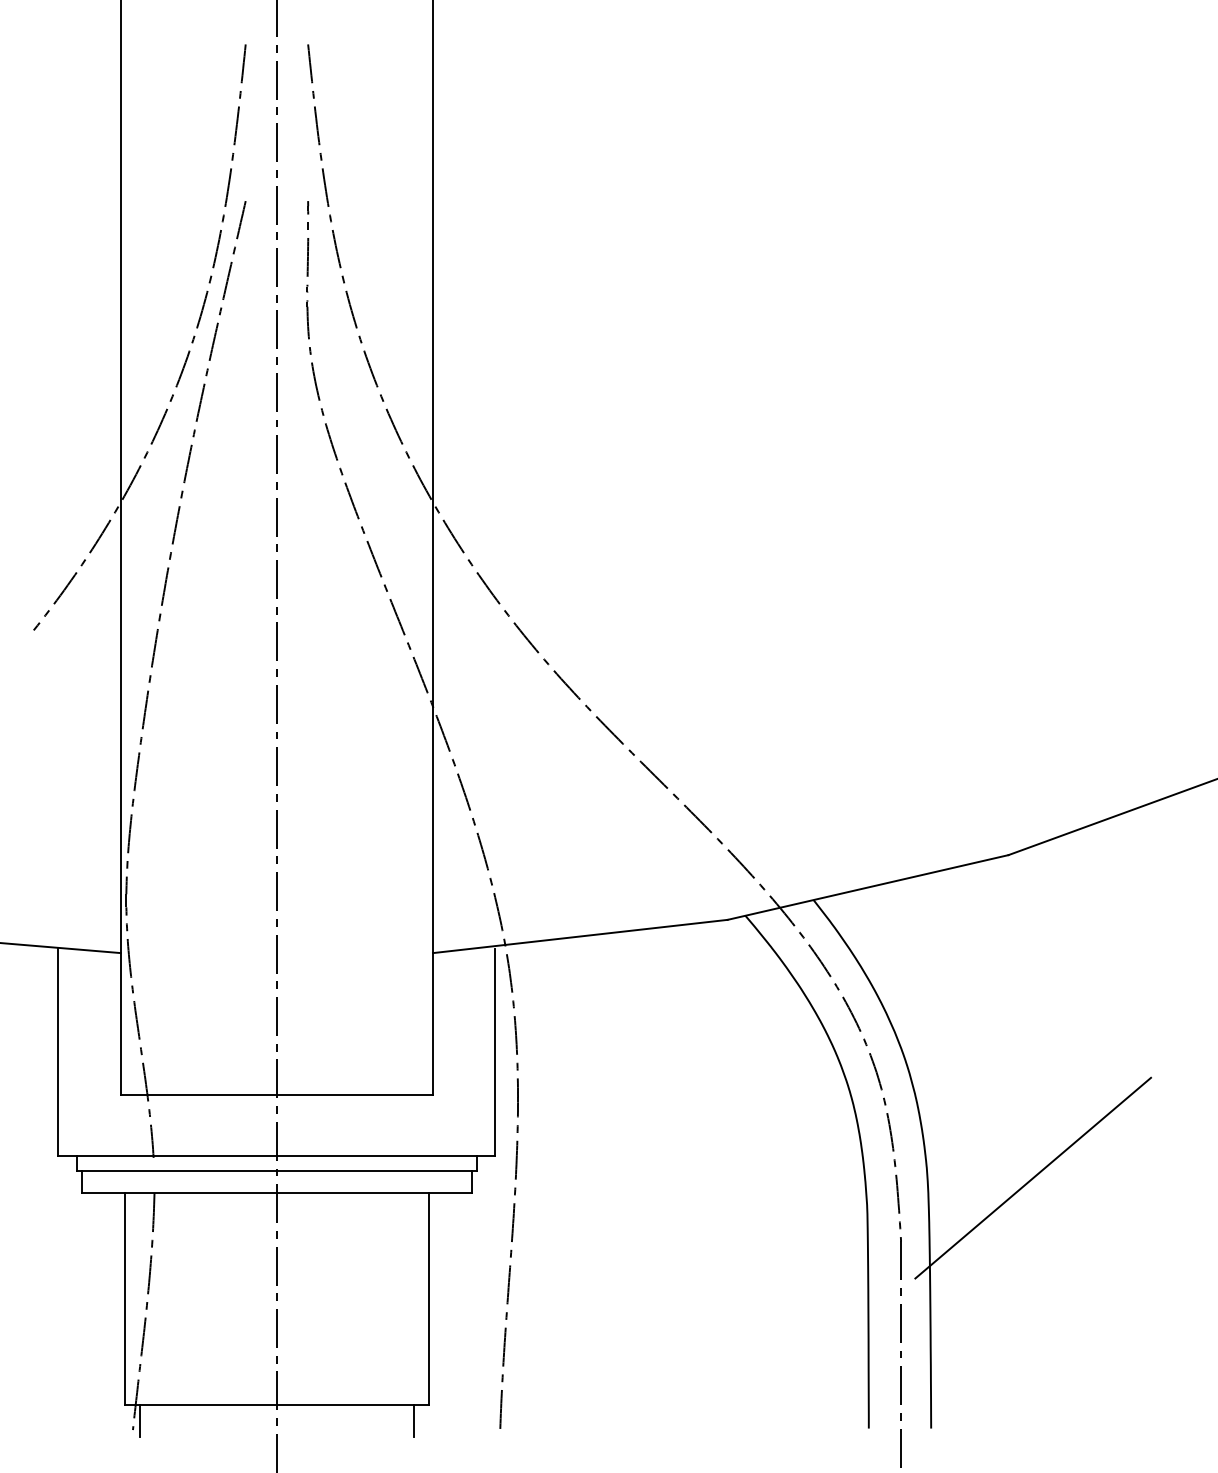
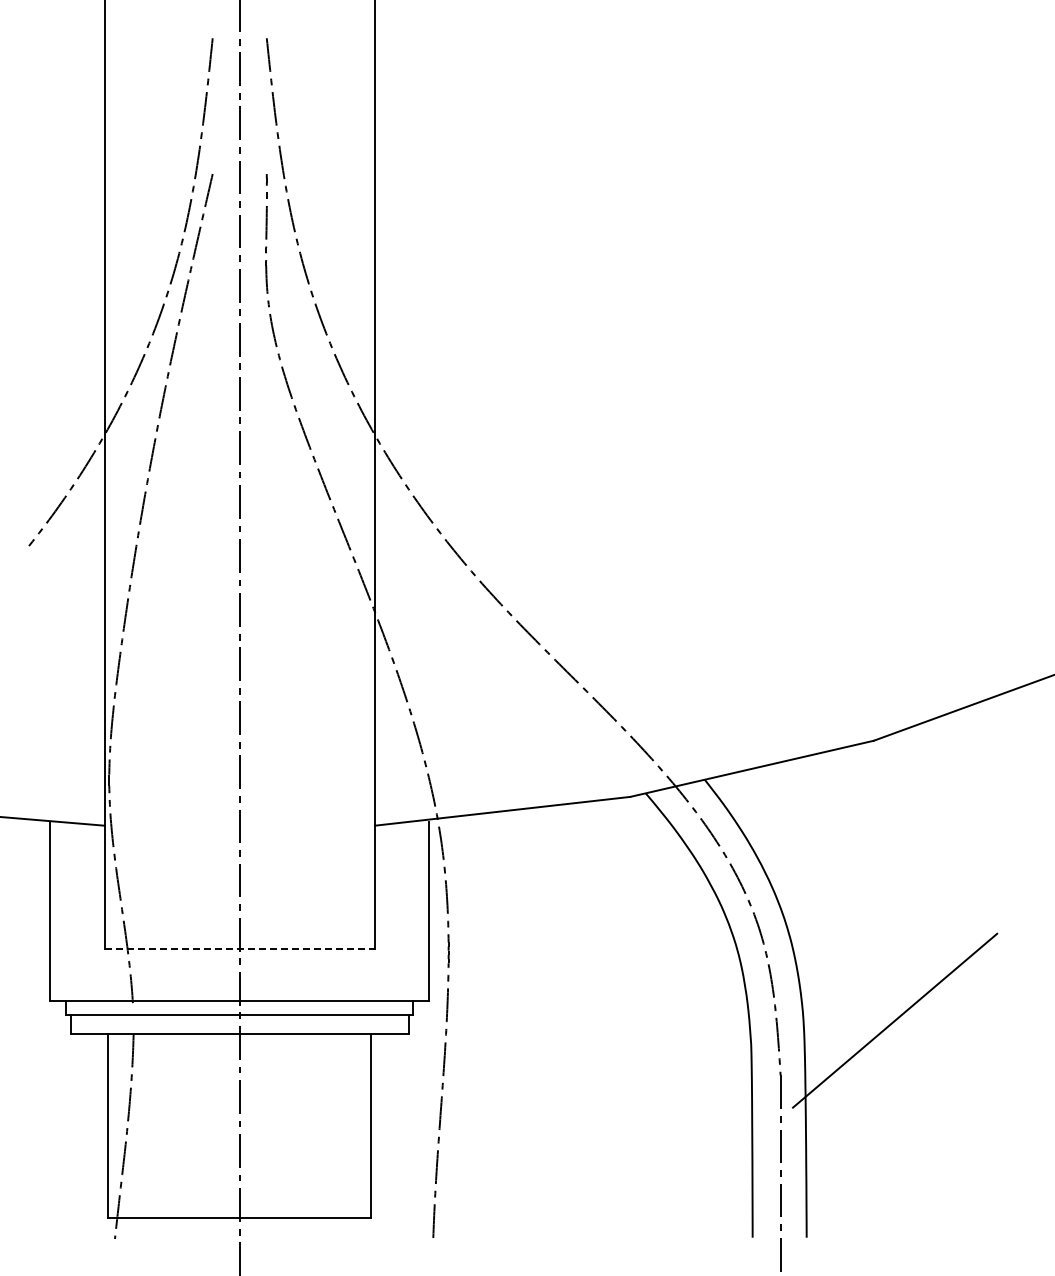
line: (277, 1094) -> (240, 948), solid -> dashed
line: (139, 1420) -> (120, 1230), removed
line: (413, 1420) -> (358, 1230), removed

